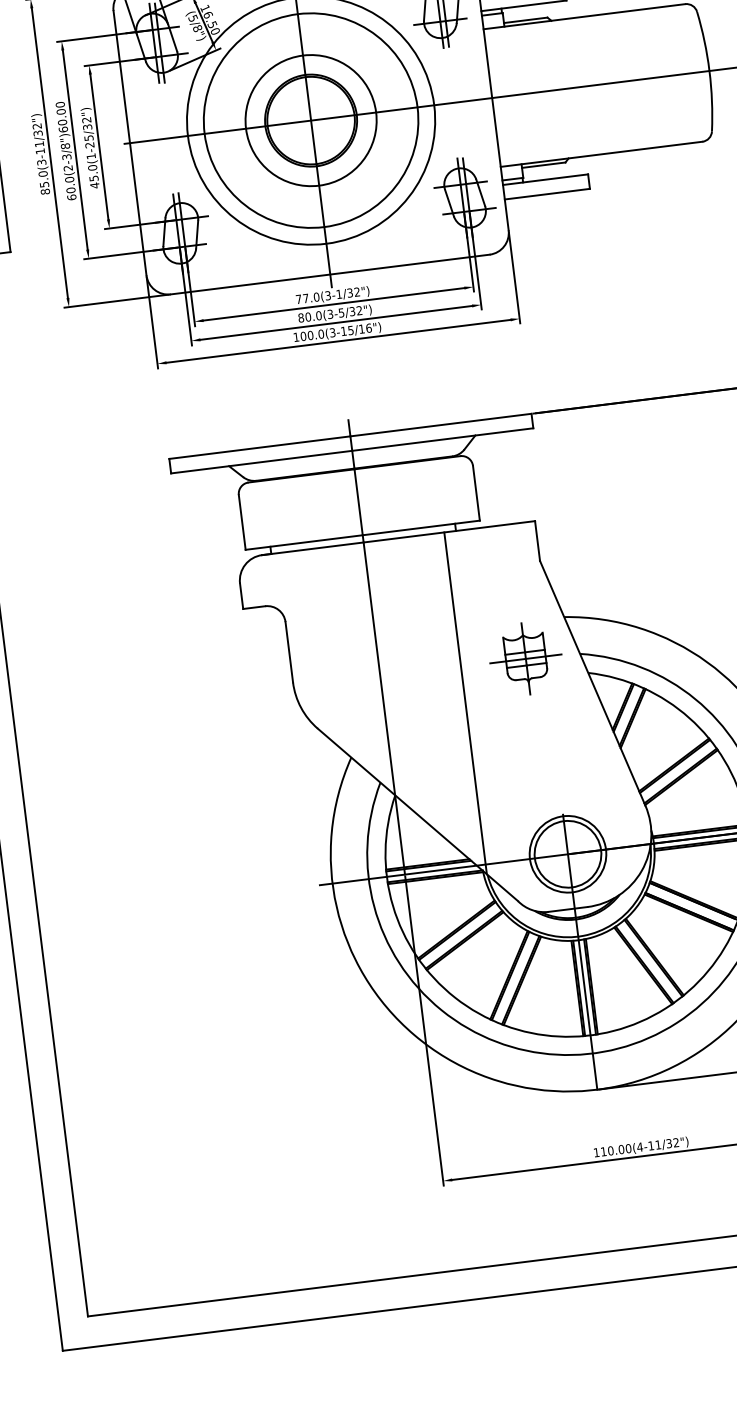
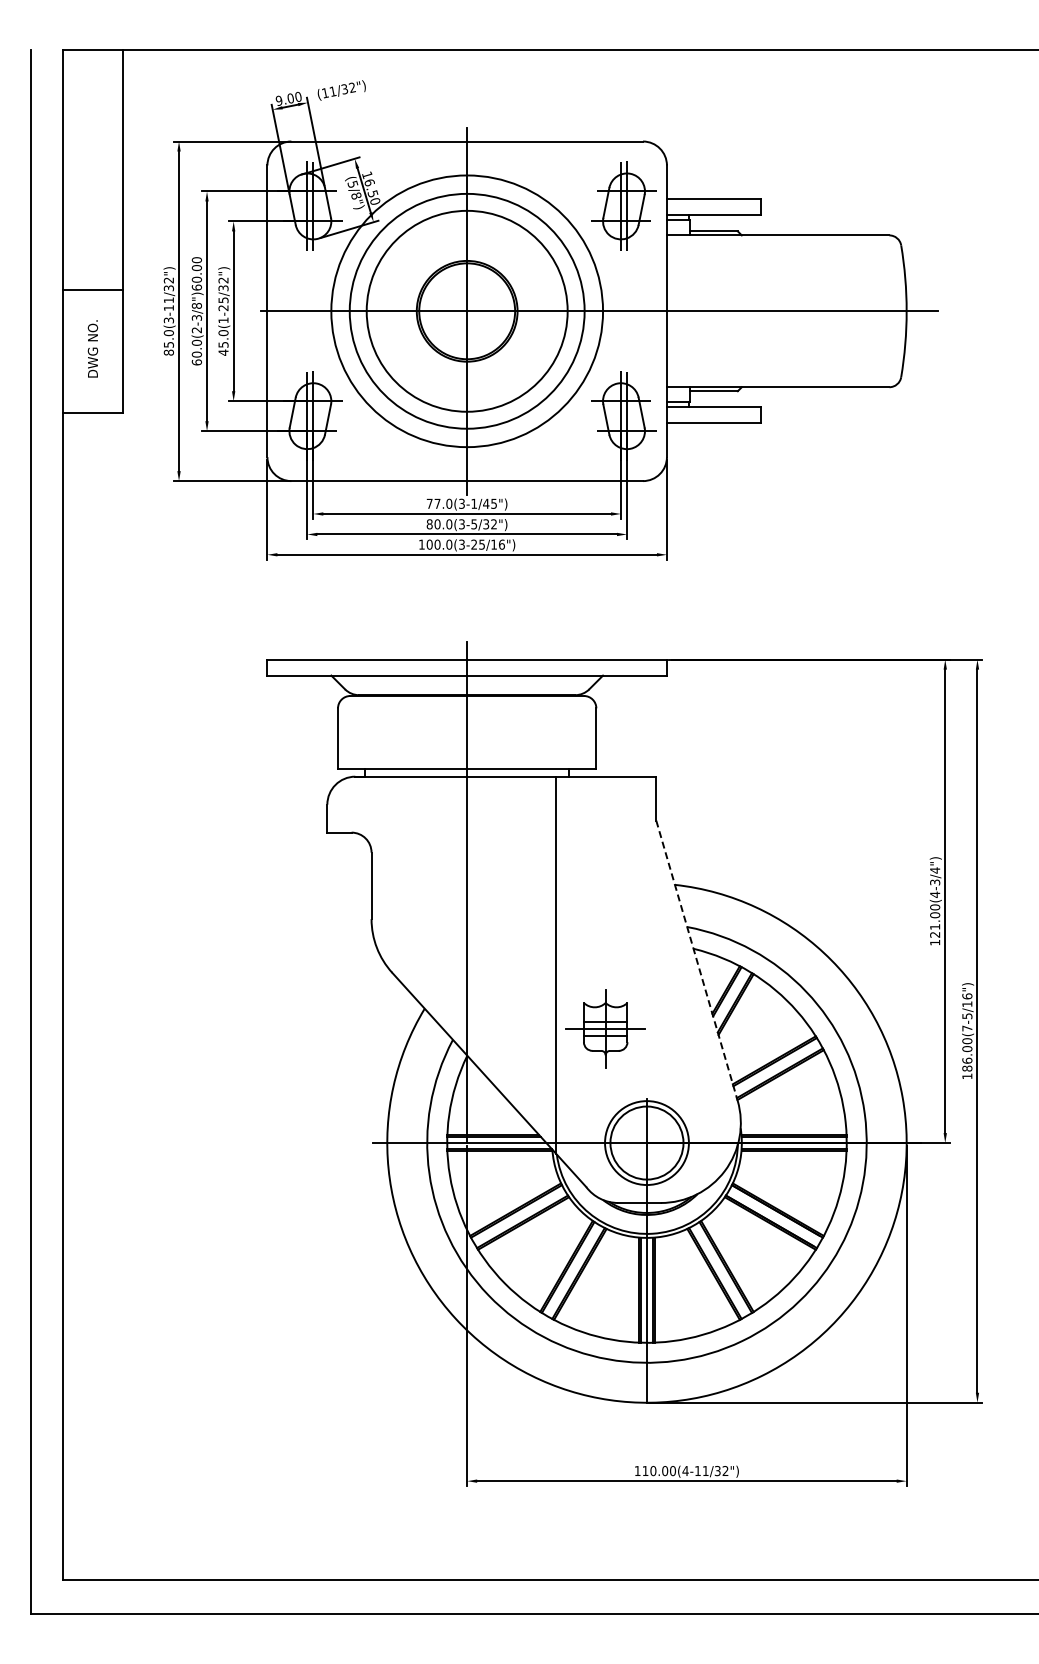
circle: (310, 120) -> (466, 311), size x1.4
text: (353, 292) -> (489, 503), 77.0(3-1/32") -> 77.0(3-1/45")
text: (343, 331) -> (473, 544), 100.0(3-15/16") -> 100.0(3-25/16")
part: (525, 658) -> (605, 1028), moved
line: (592, 683) -> (696, 960), solid -> dashed

